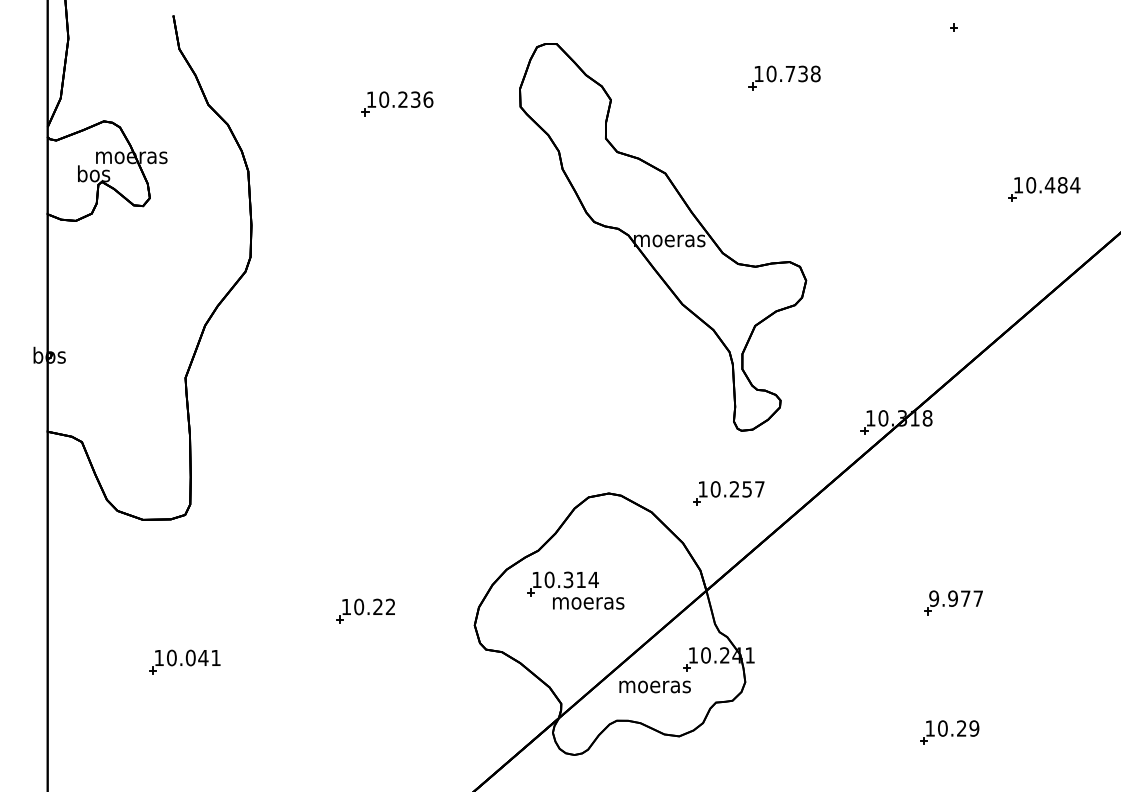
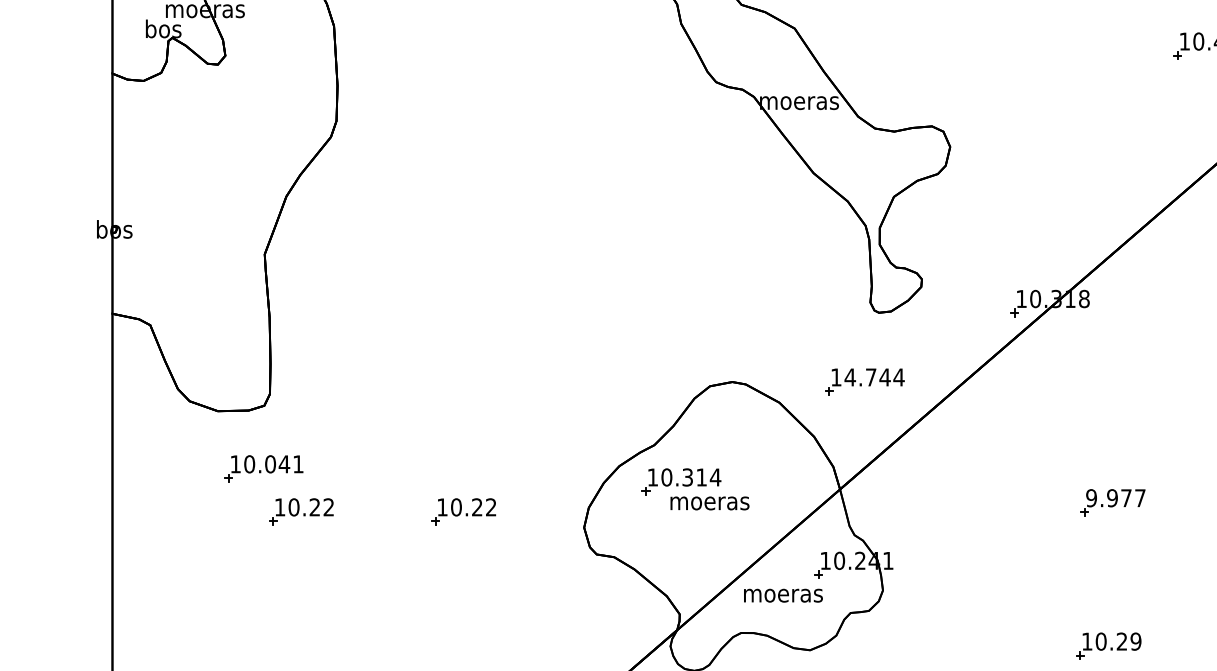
text: (737, 489) -> (874, 377), 10.257 -> 14.744
part: (218, 610) -> (301, 511), added
part: (184, 661) -> (263, 468), moved

